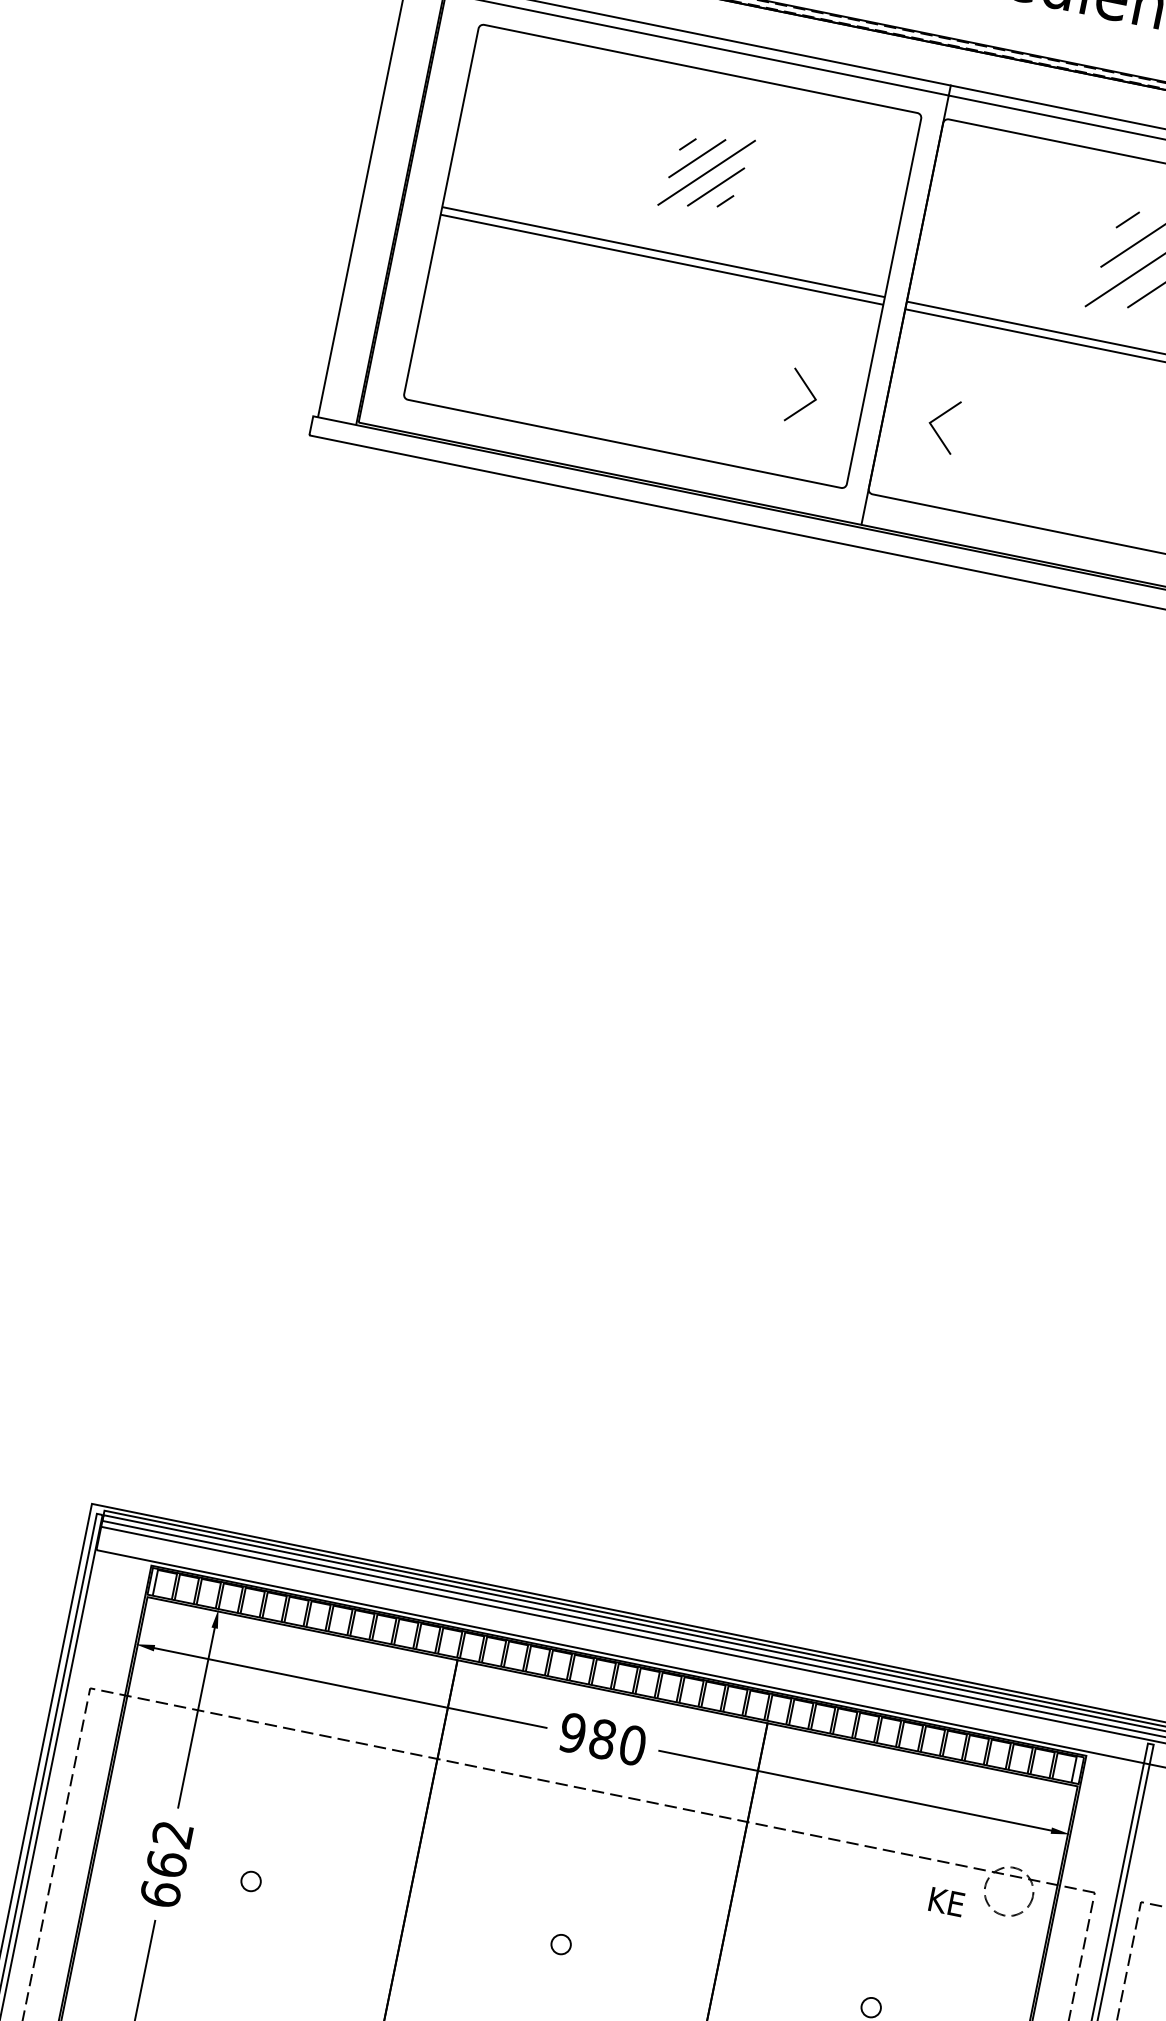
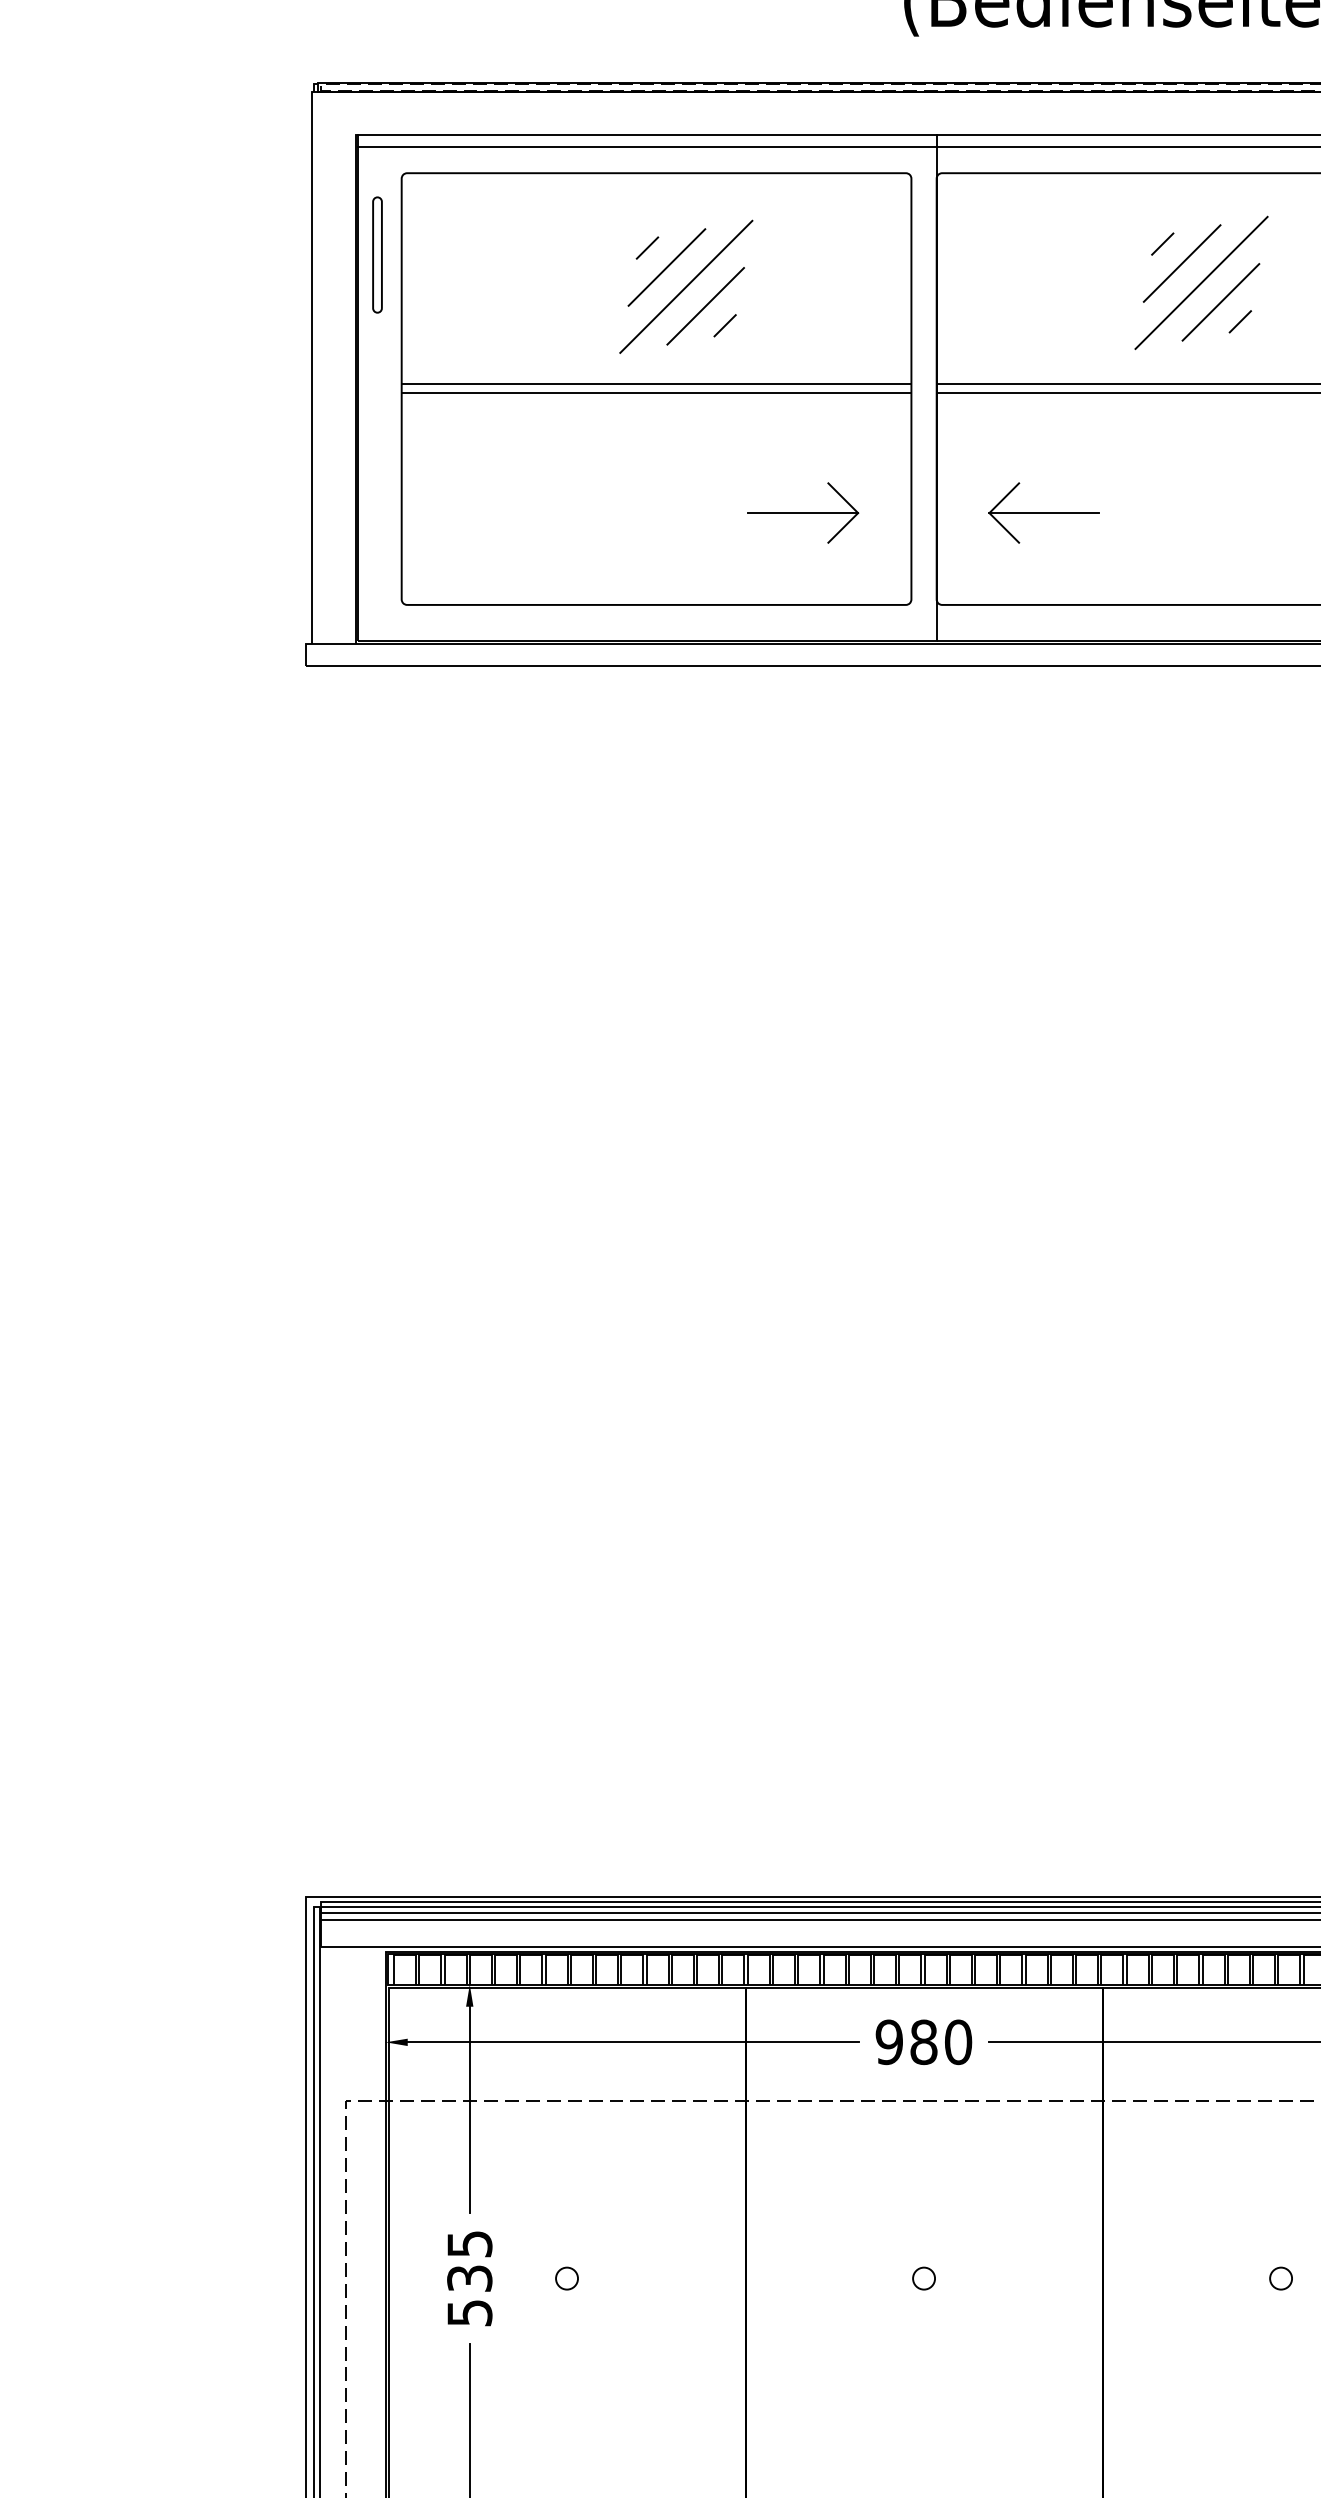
part: (444, 90) -> (377, 254), added
part: (706, 172) -> (686, 286), size x1.43
line: (768, 390) -> (803, 513), added
line: (977, 433) -> (1044, 513), added
text: (166, 1864) -> (469, 2278), 662 -> 535

